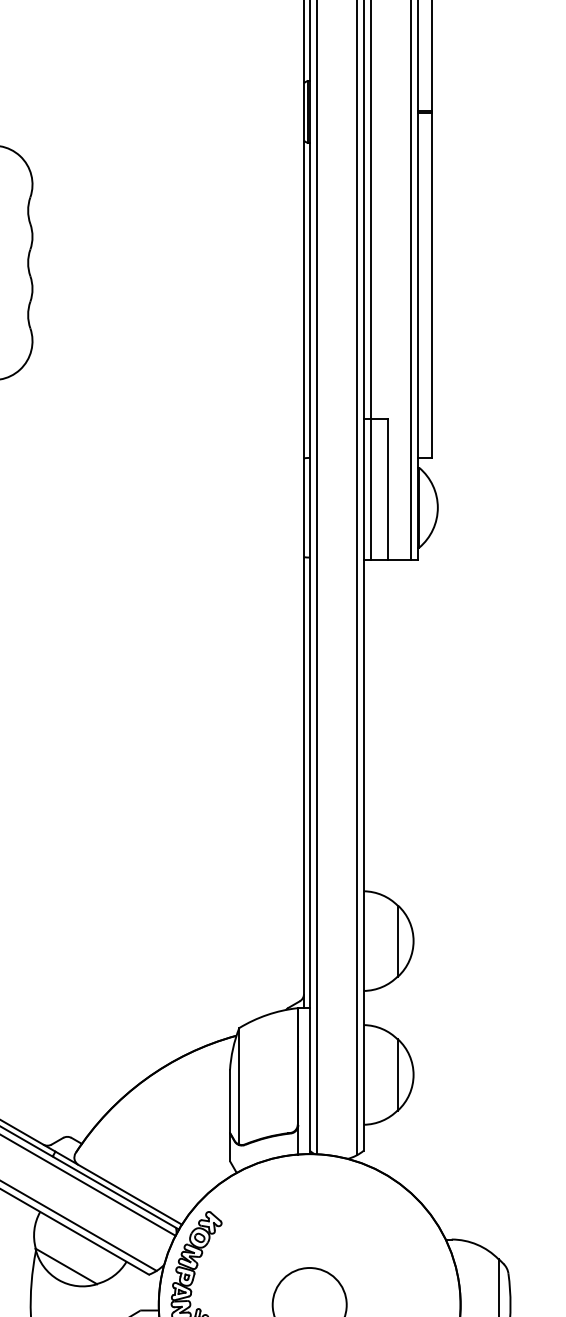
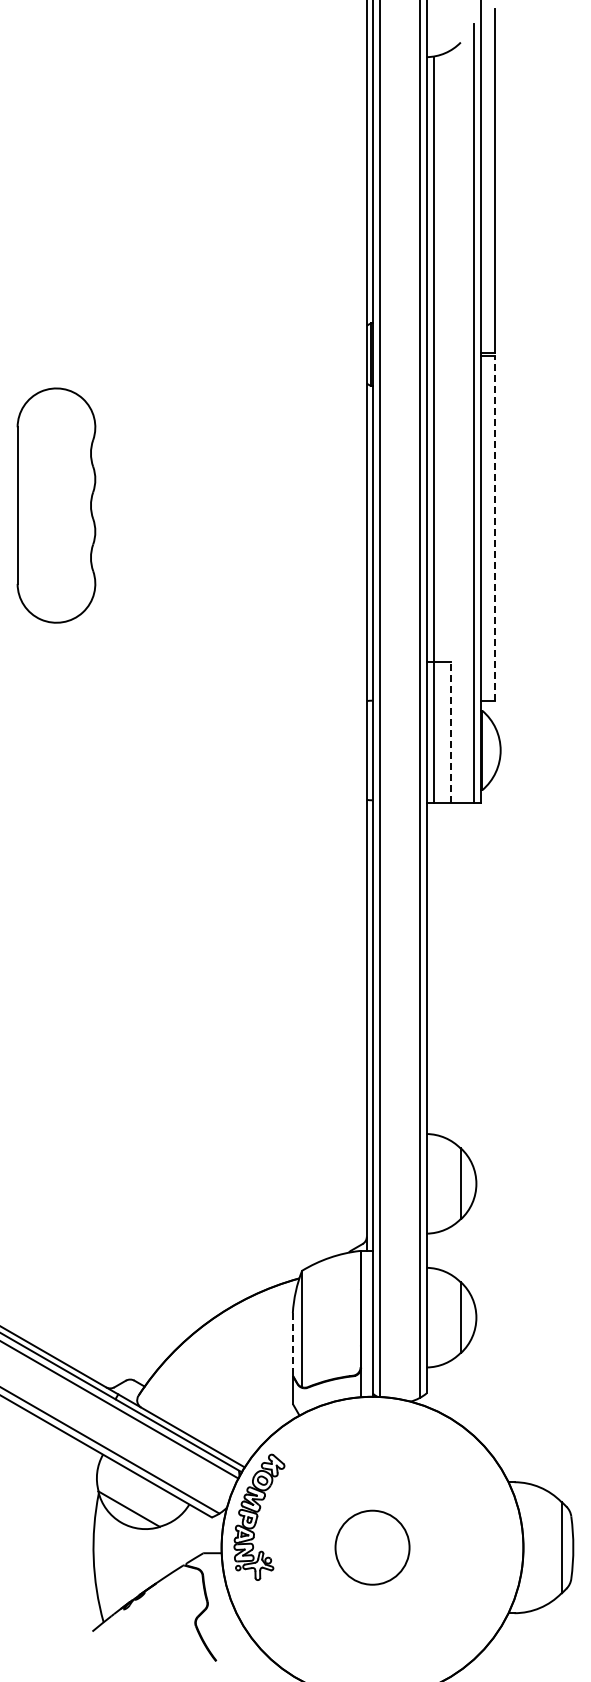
line: (431, 284) -> (494, 527), solid -> dashed
line: (387, 489) -> (450, 732), solid -> dashed
line: (229, 1100) -> (292, 1343), solid -> dashed

